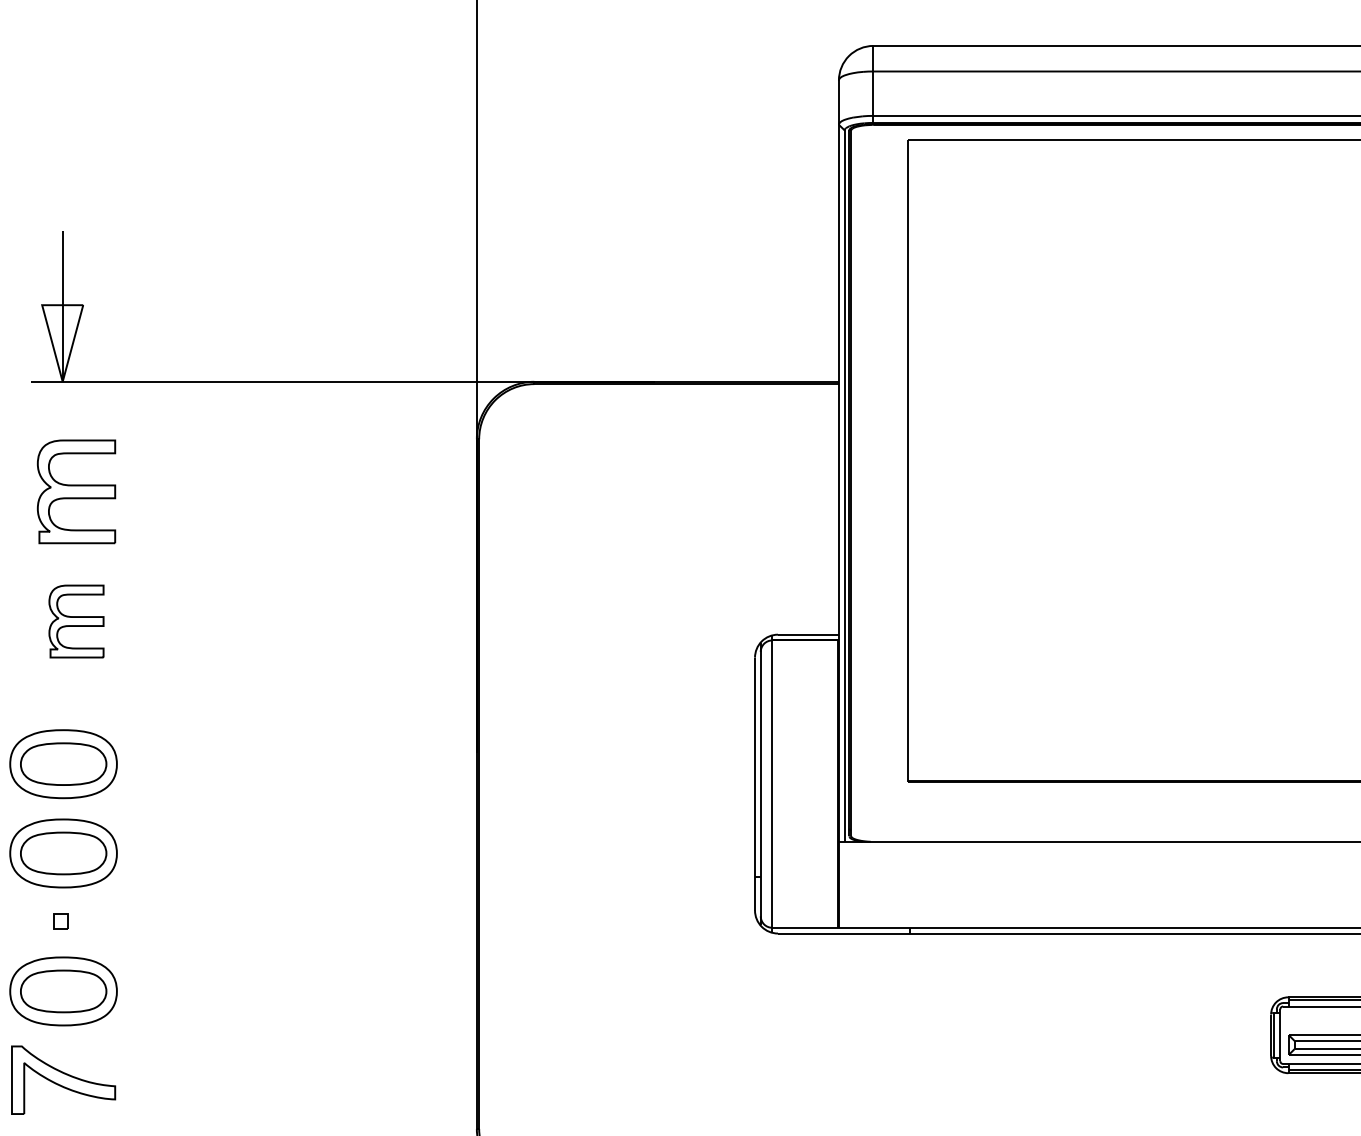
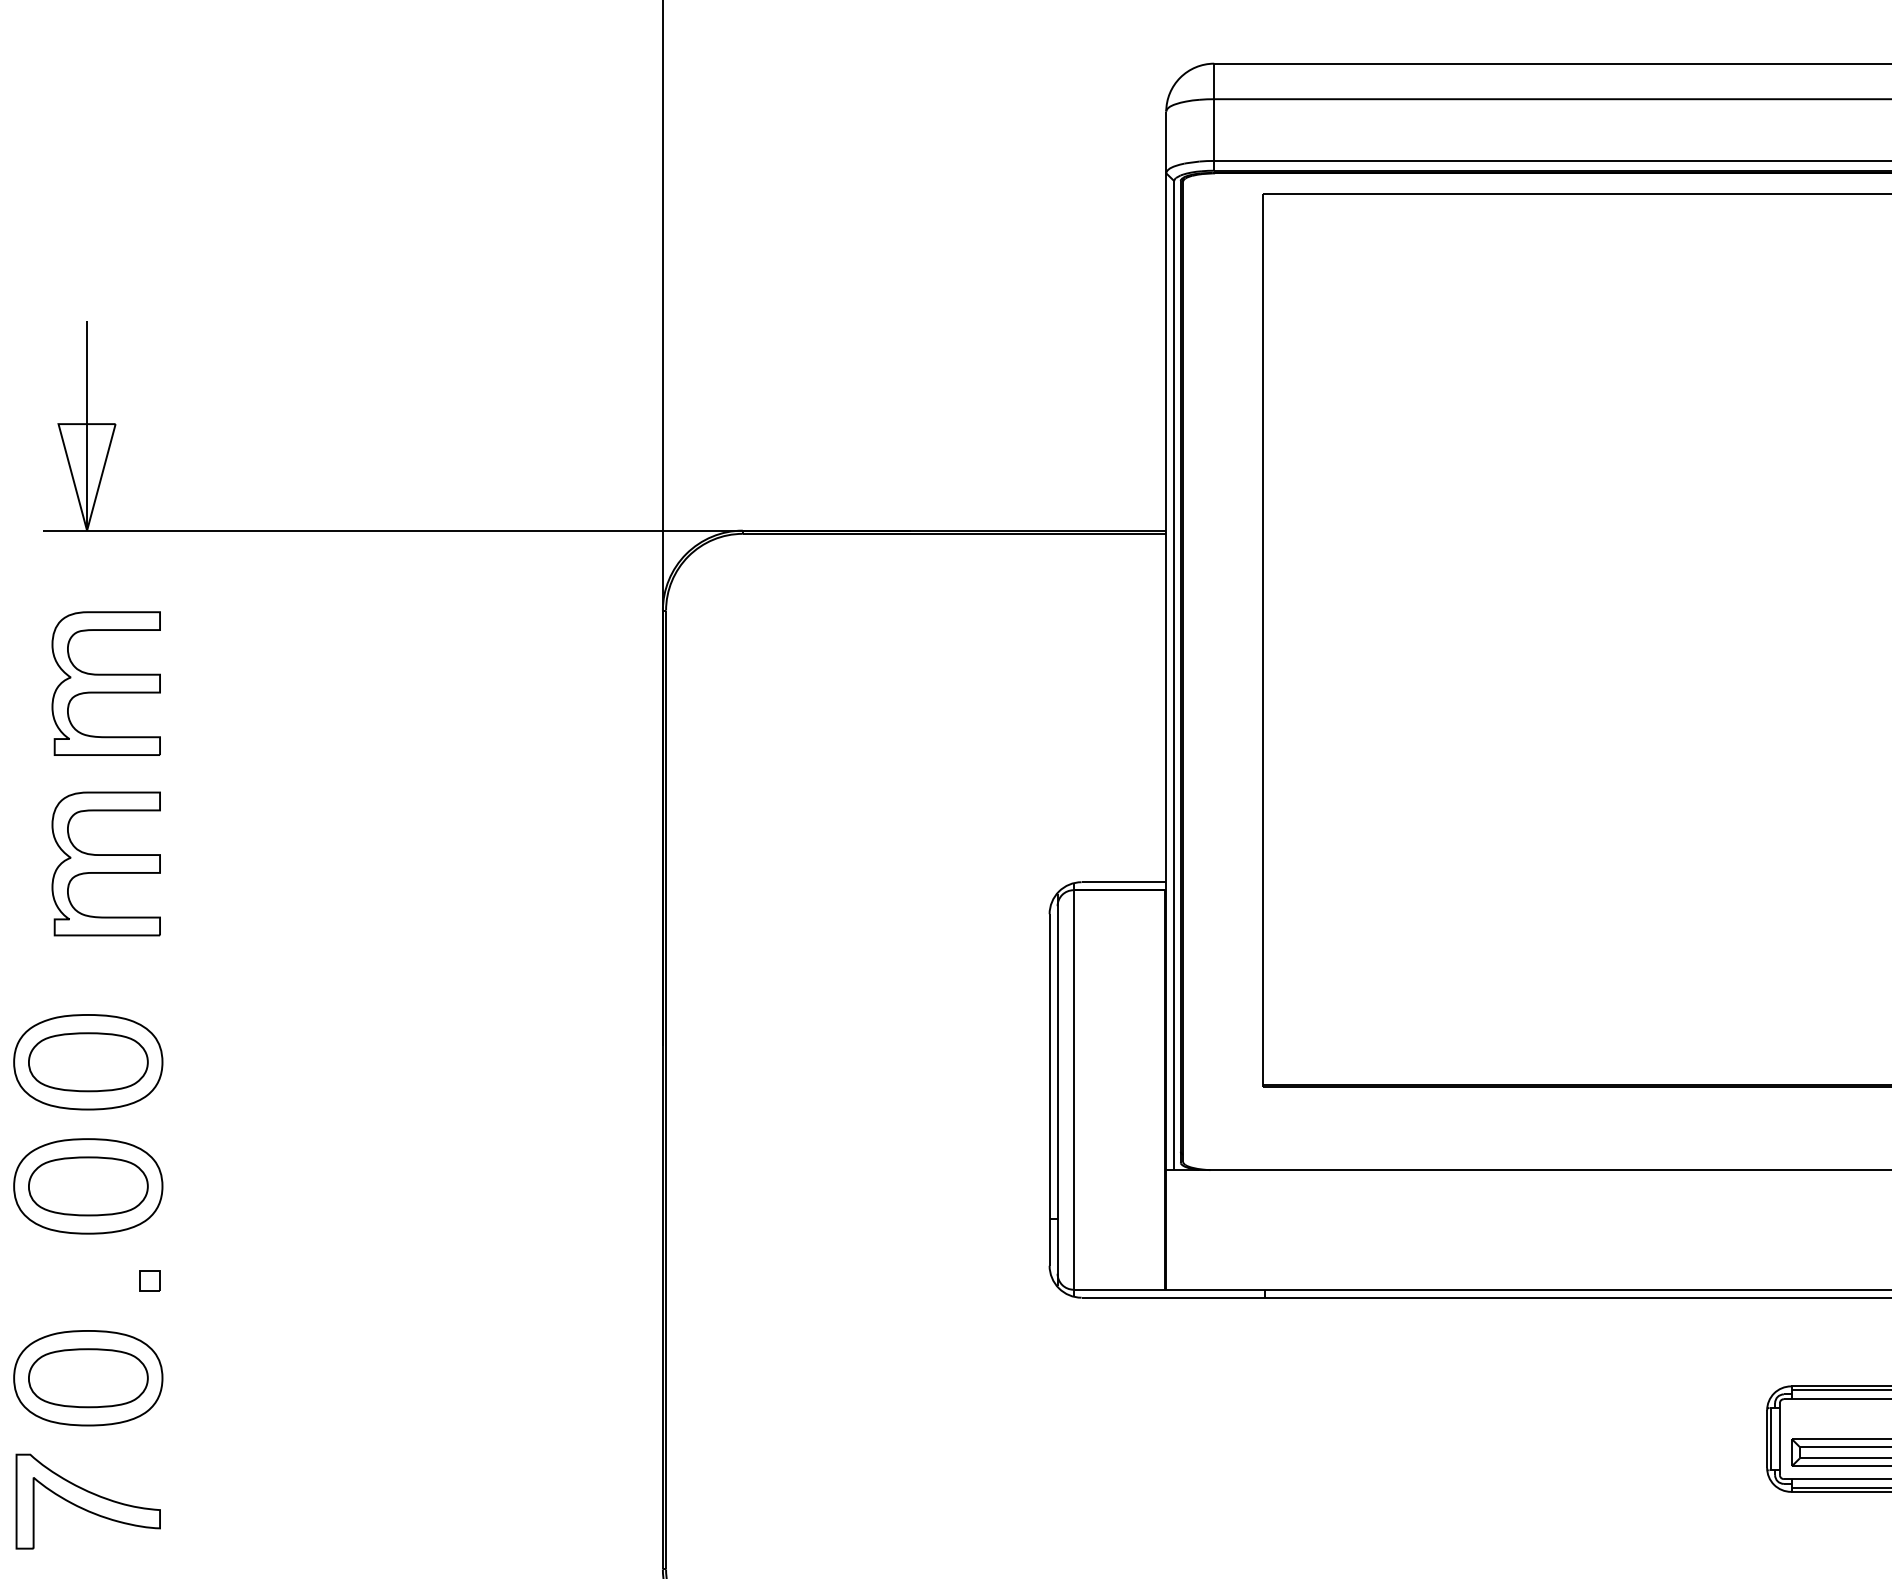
part: (76, 621) -> (106, 863), size x1.43
part: (60, 921) -> (149, 1280), moved

